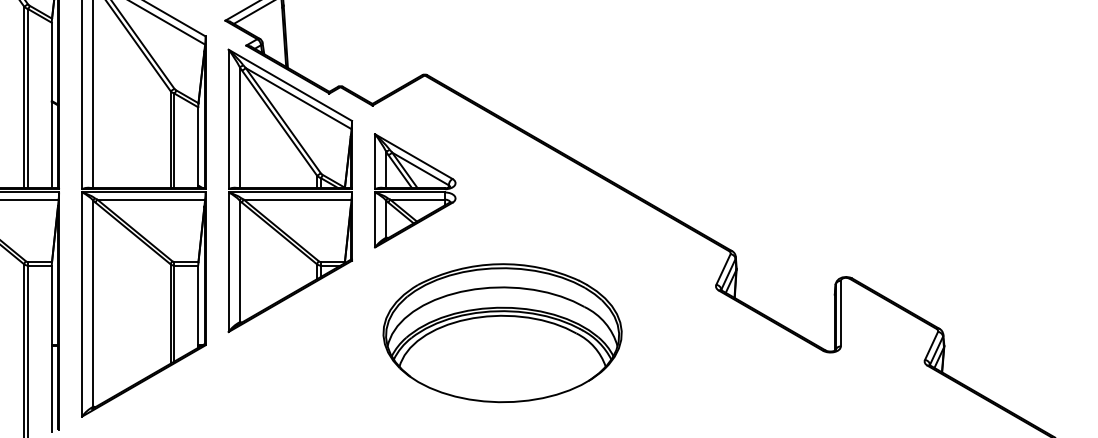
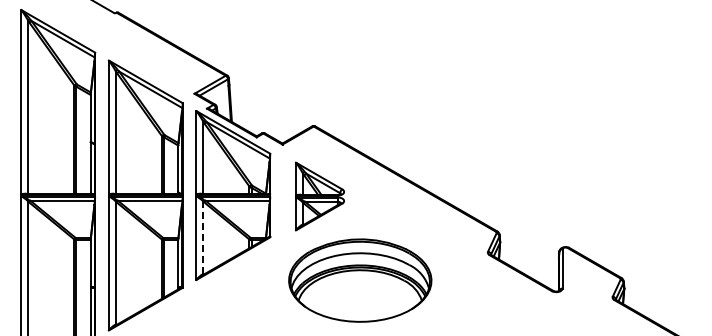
part: (414, 190) -> (319, 196), moved
line: (240, 262) -> (203, 238), solid -> dashed

